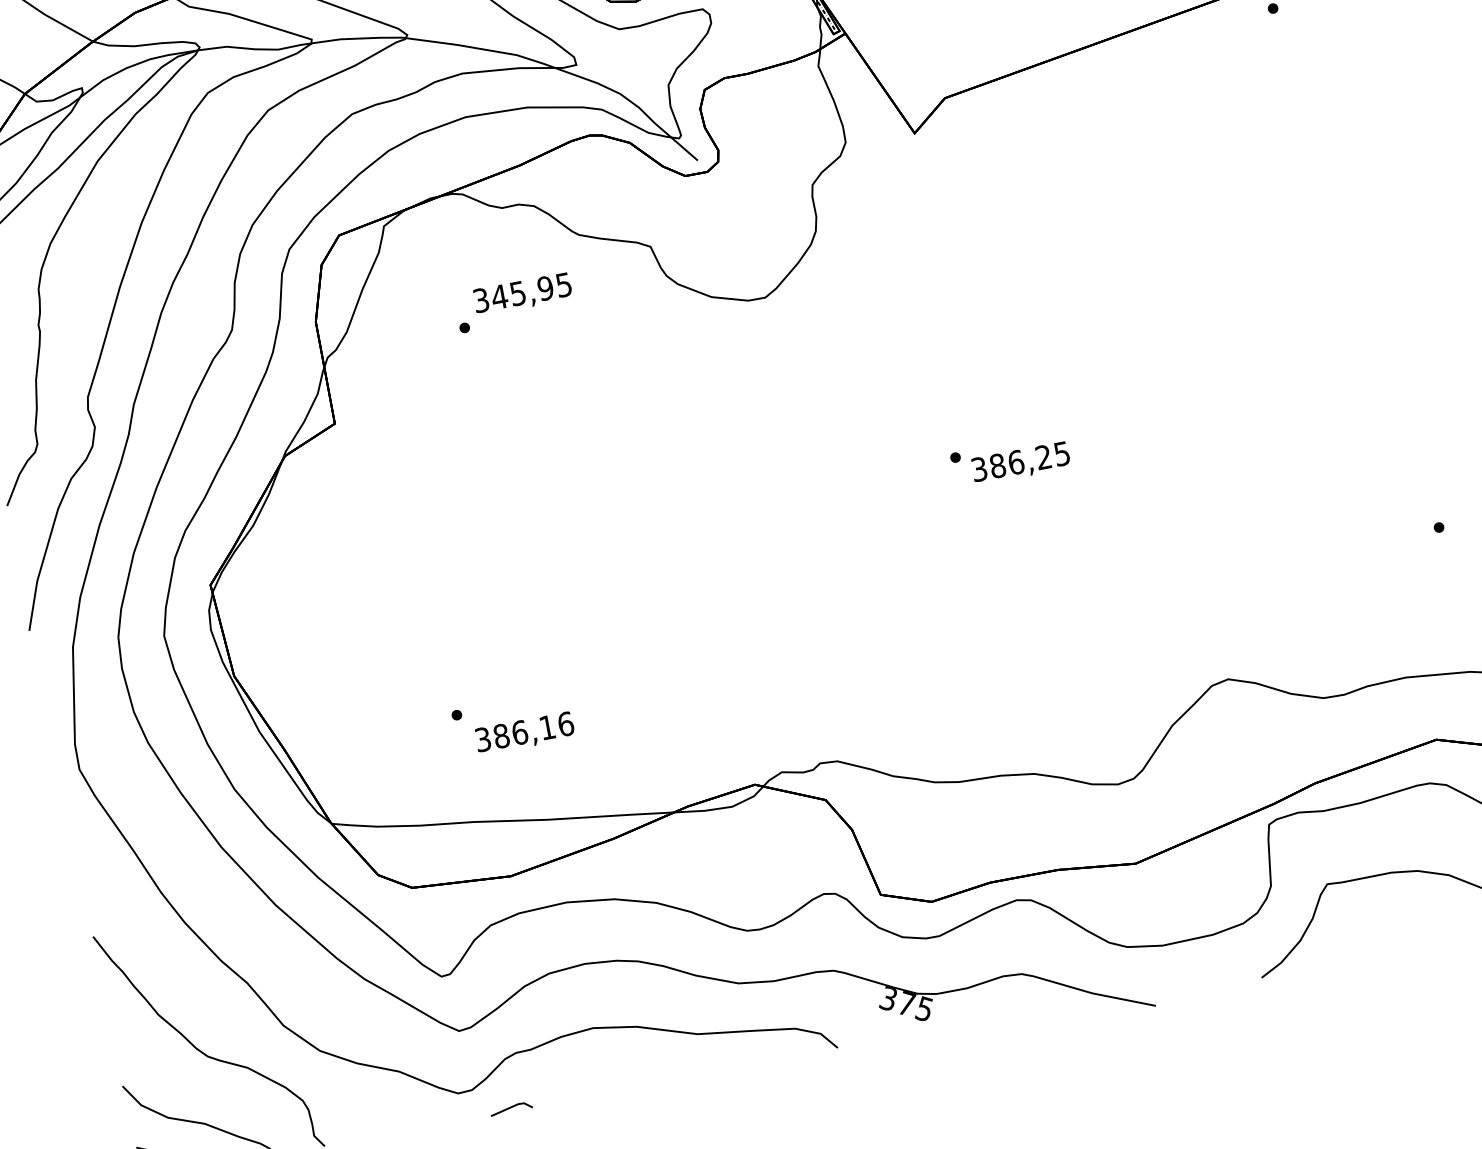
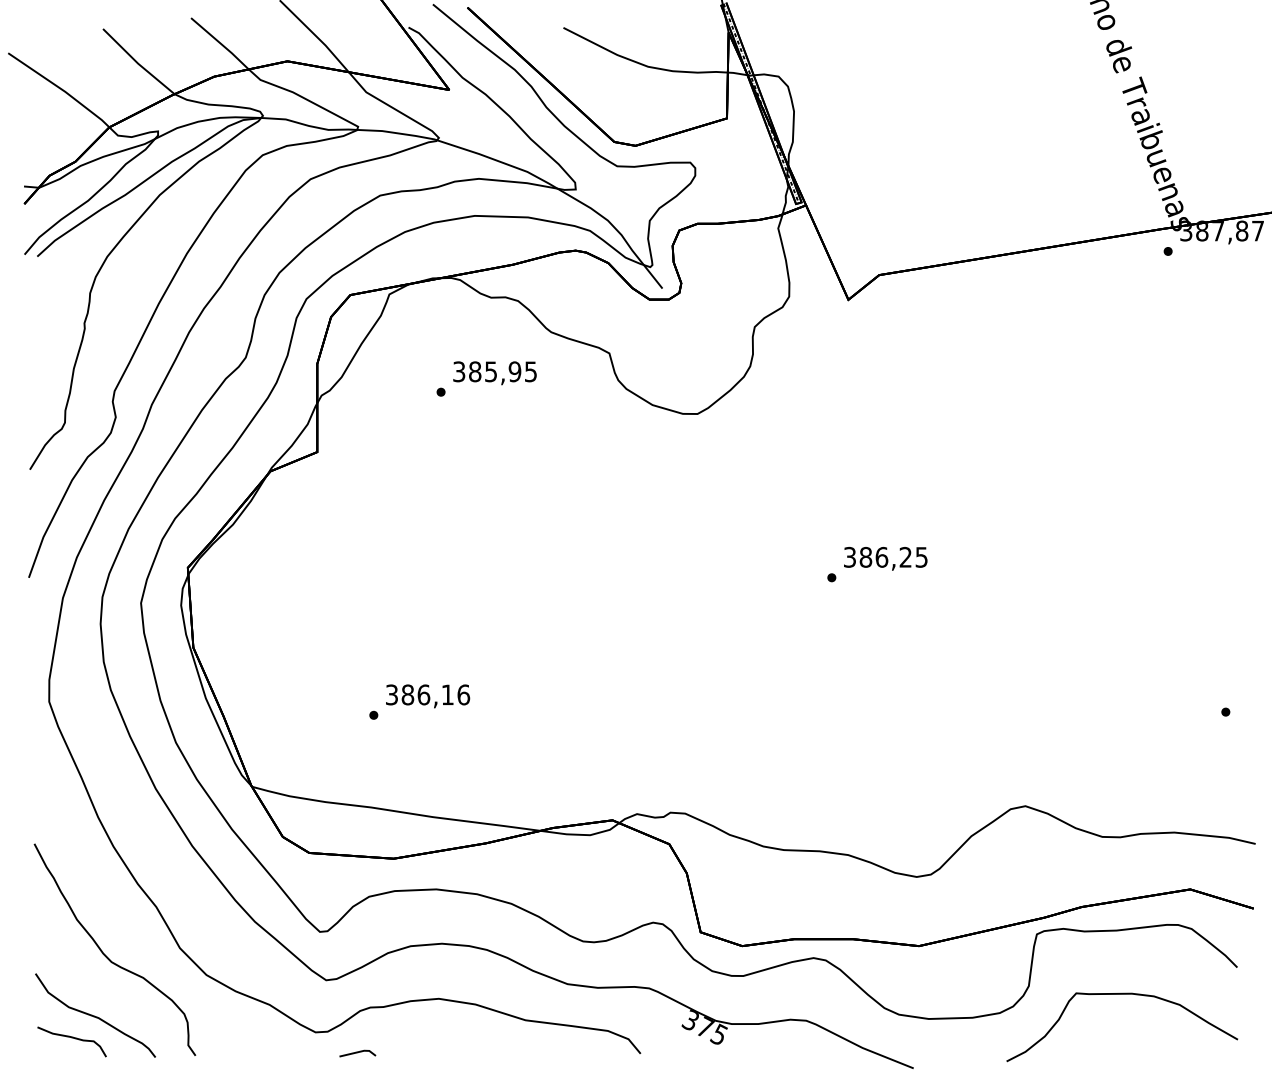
text: (498, 296) -> (474, 371), 345,95 -> 385,95
text: (1020, 463) -> (885, 558), moved
text: (525, 733) -> (428, 696), moved

